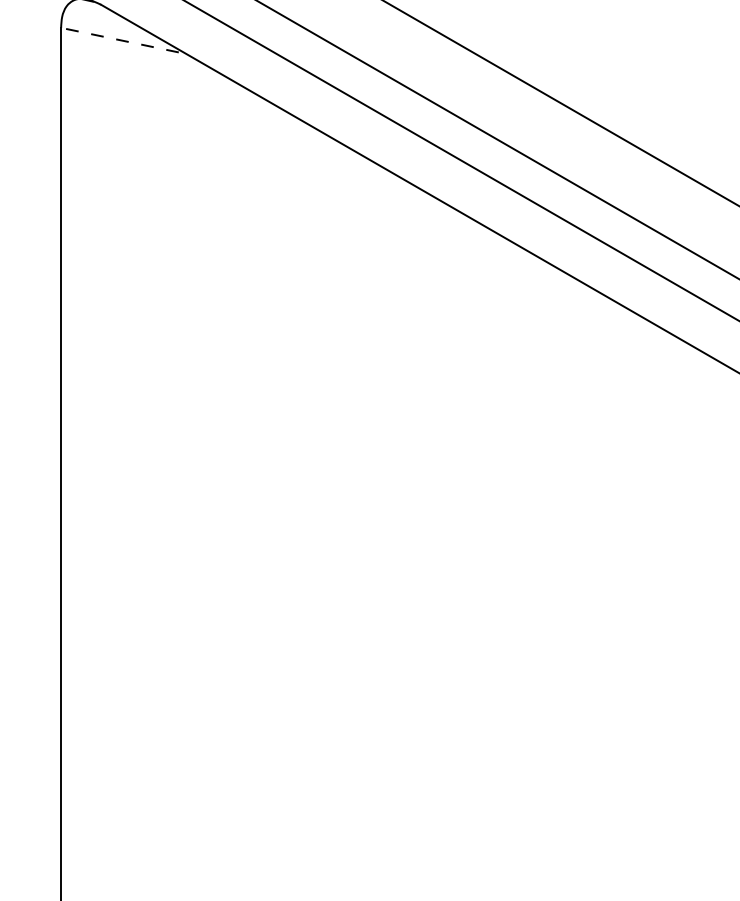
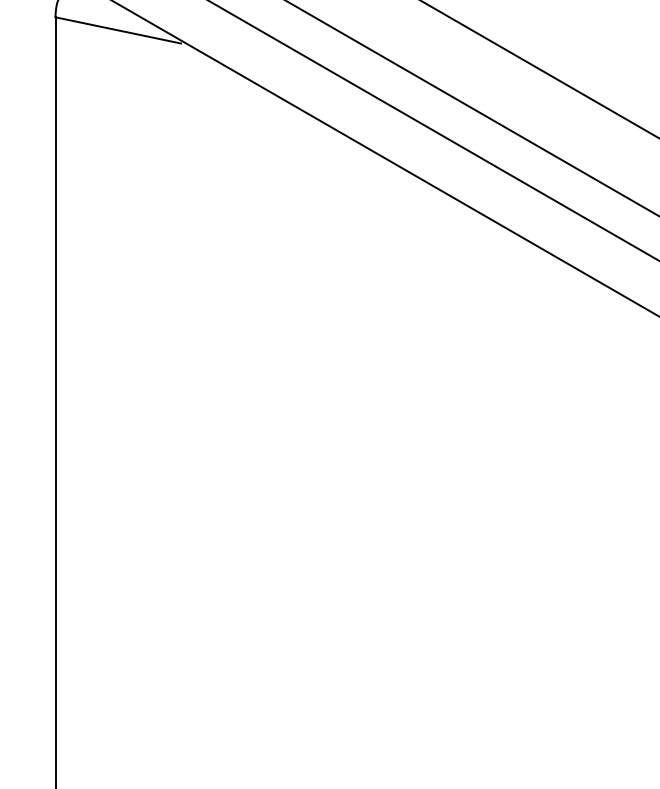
line: (119, 40) -> (117, 30), dashed -> solid

